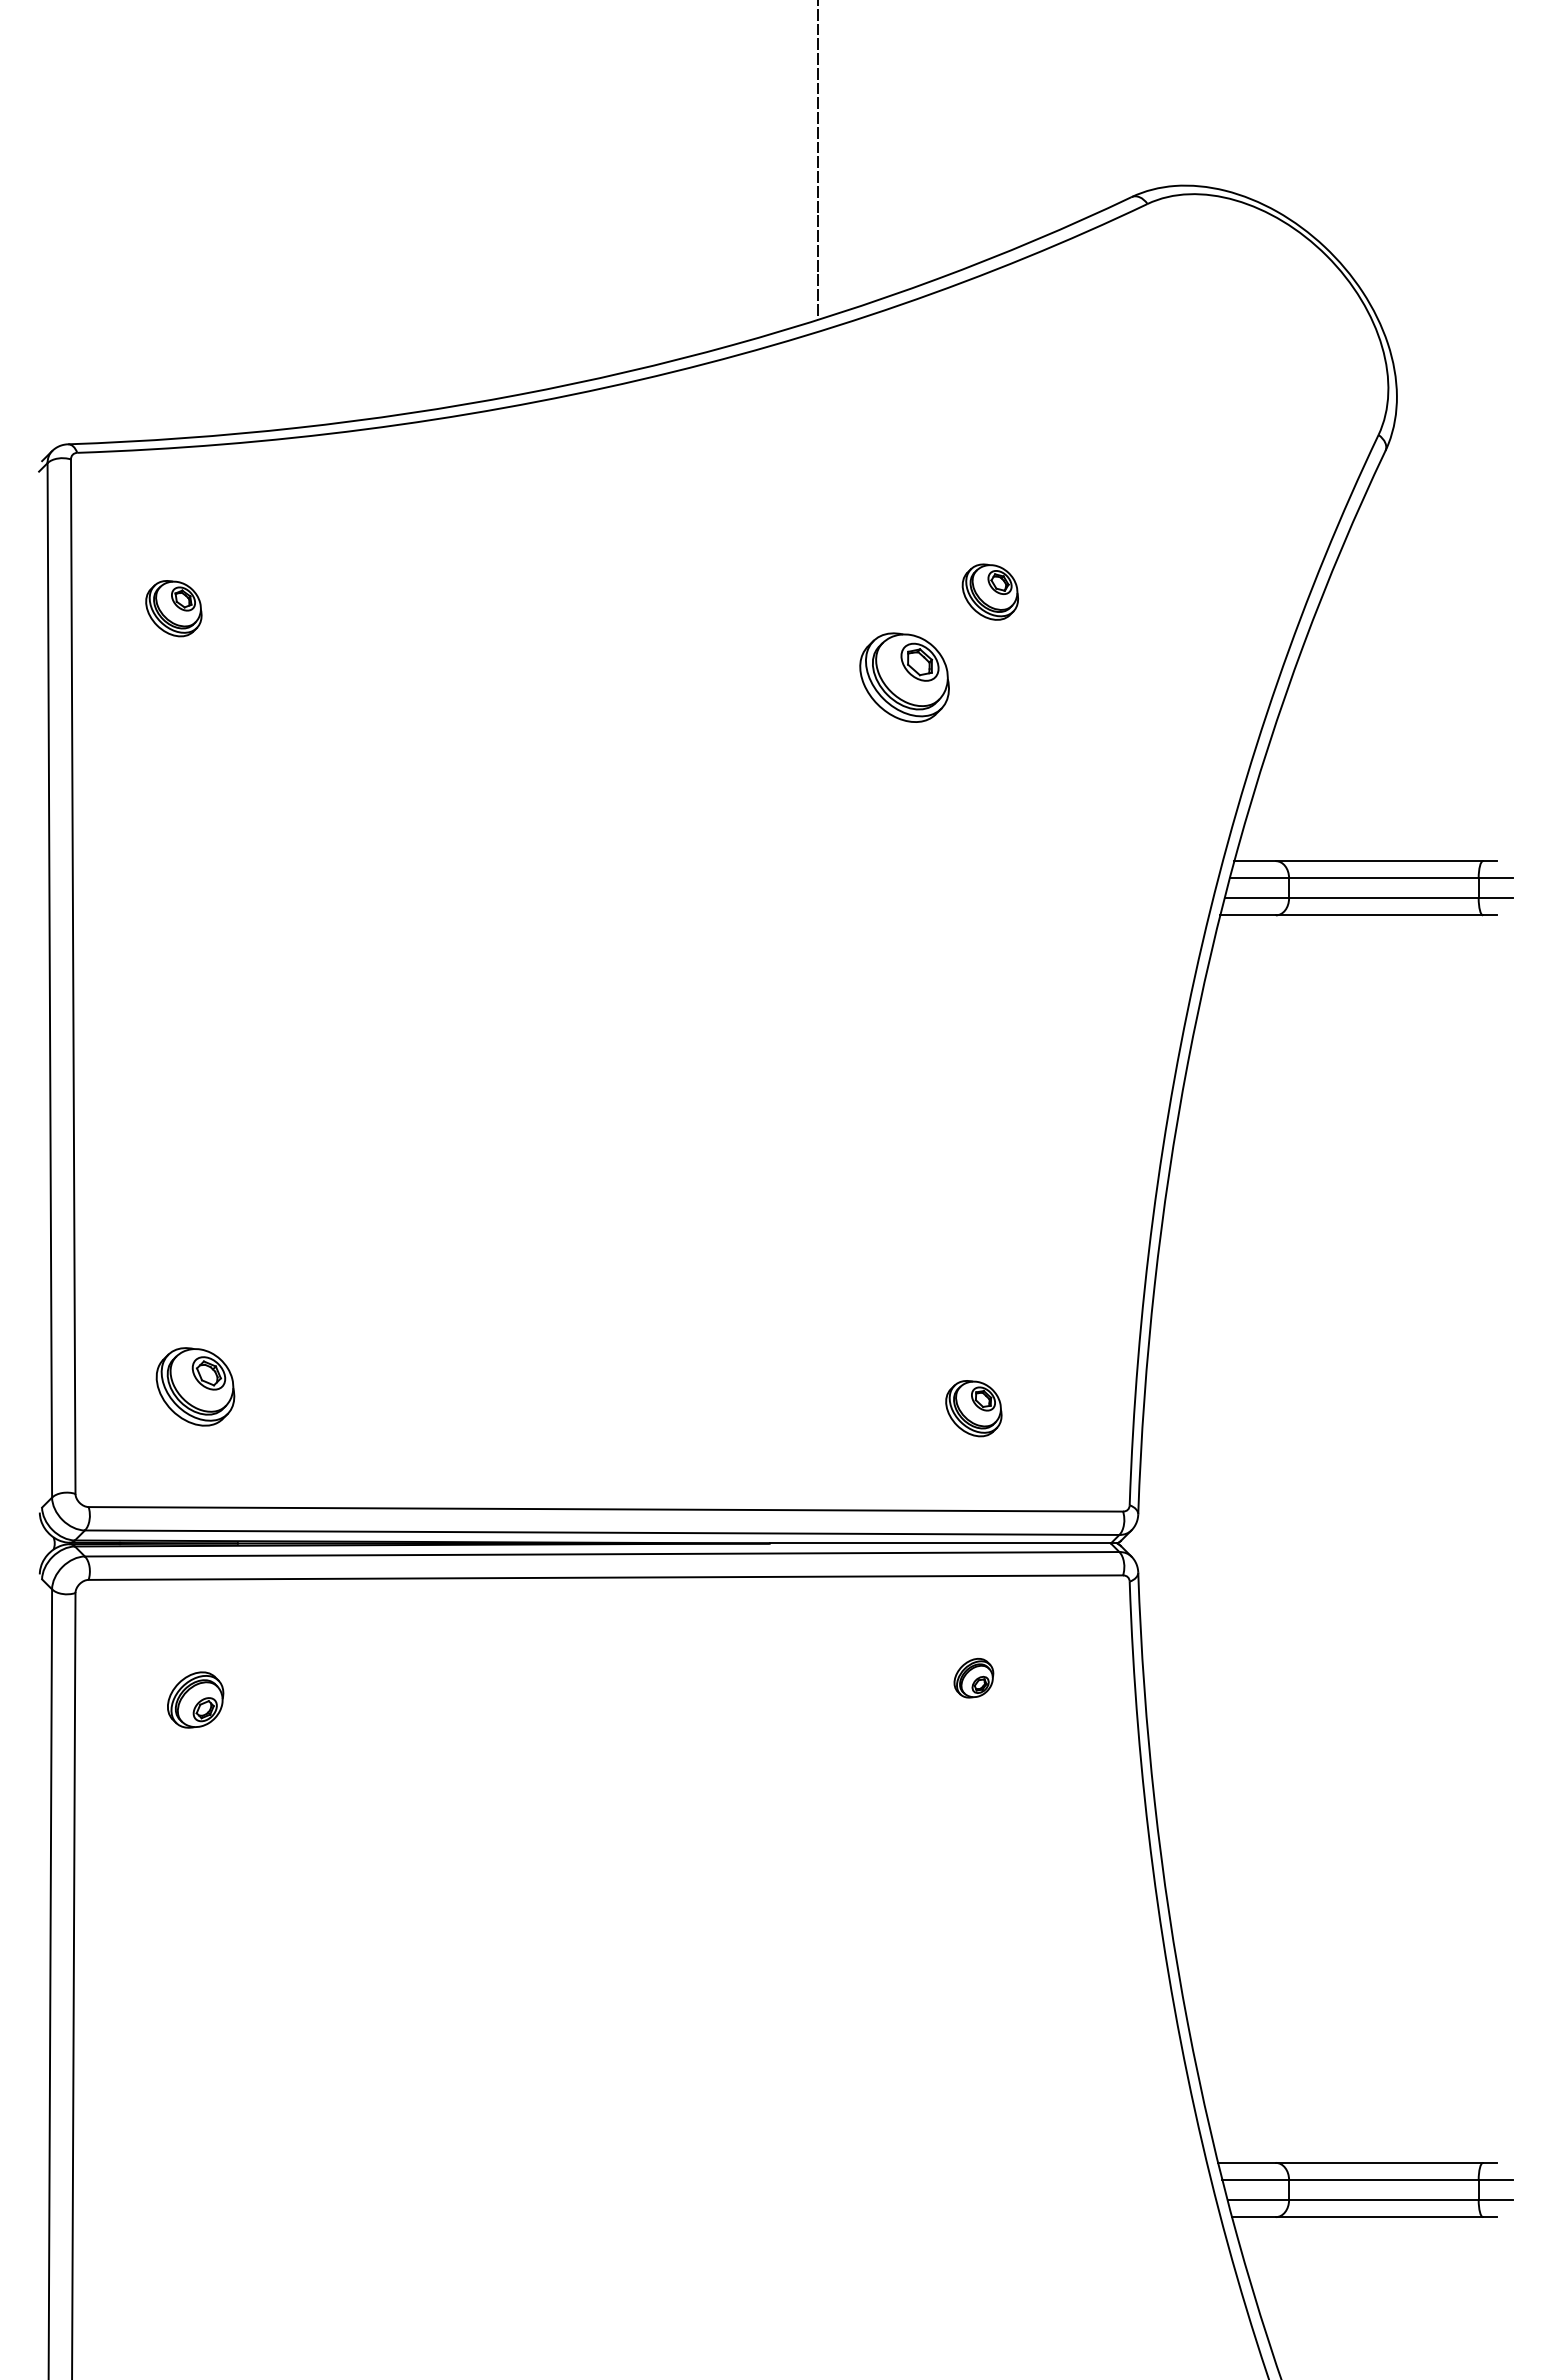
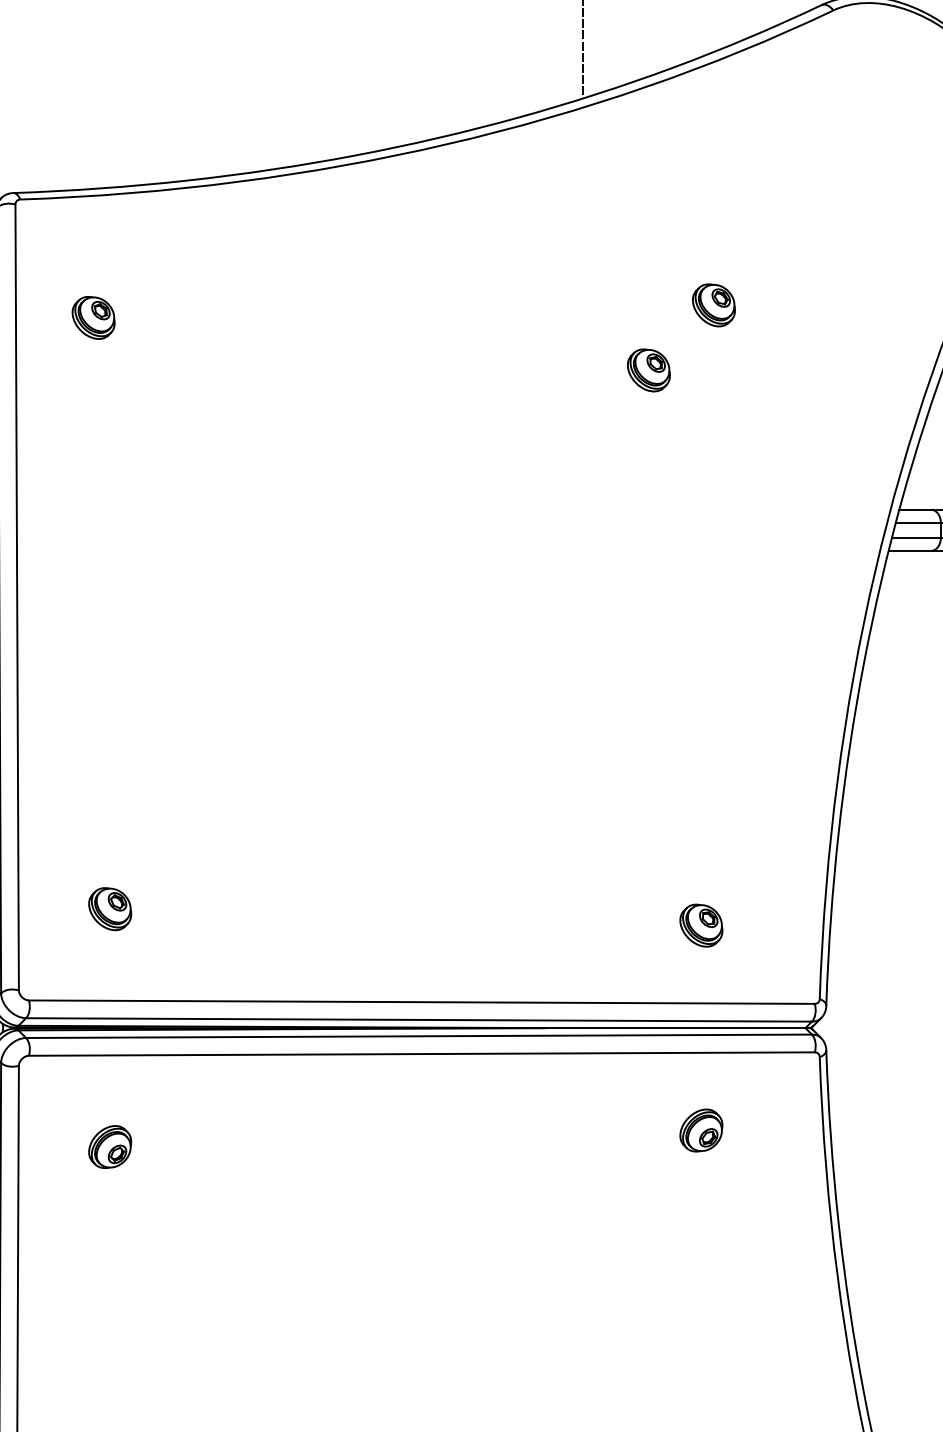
part: (904, 677) -> (648, 370), size x0.62
part: (195, 1386) -> (110, 908), size x0.71
part: (973, 1677) -> (701, 1129), size x1.43

